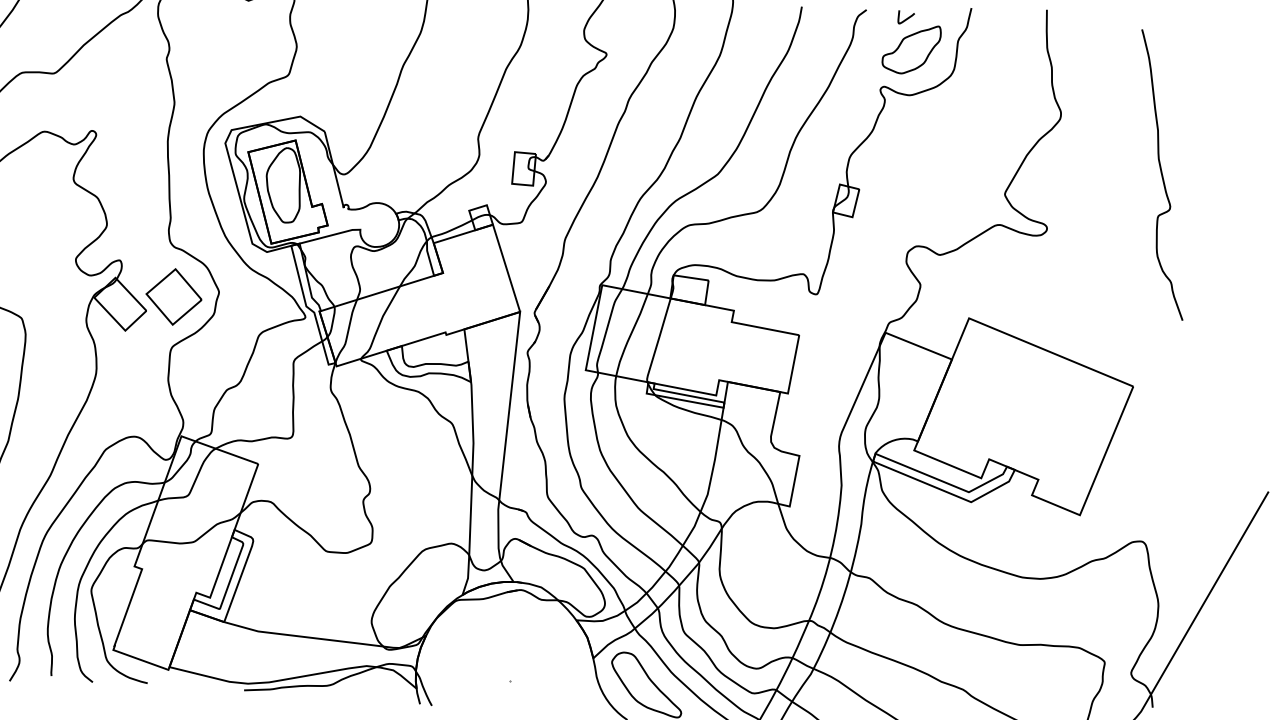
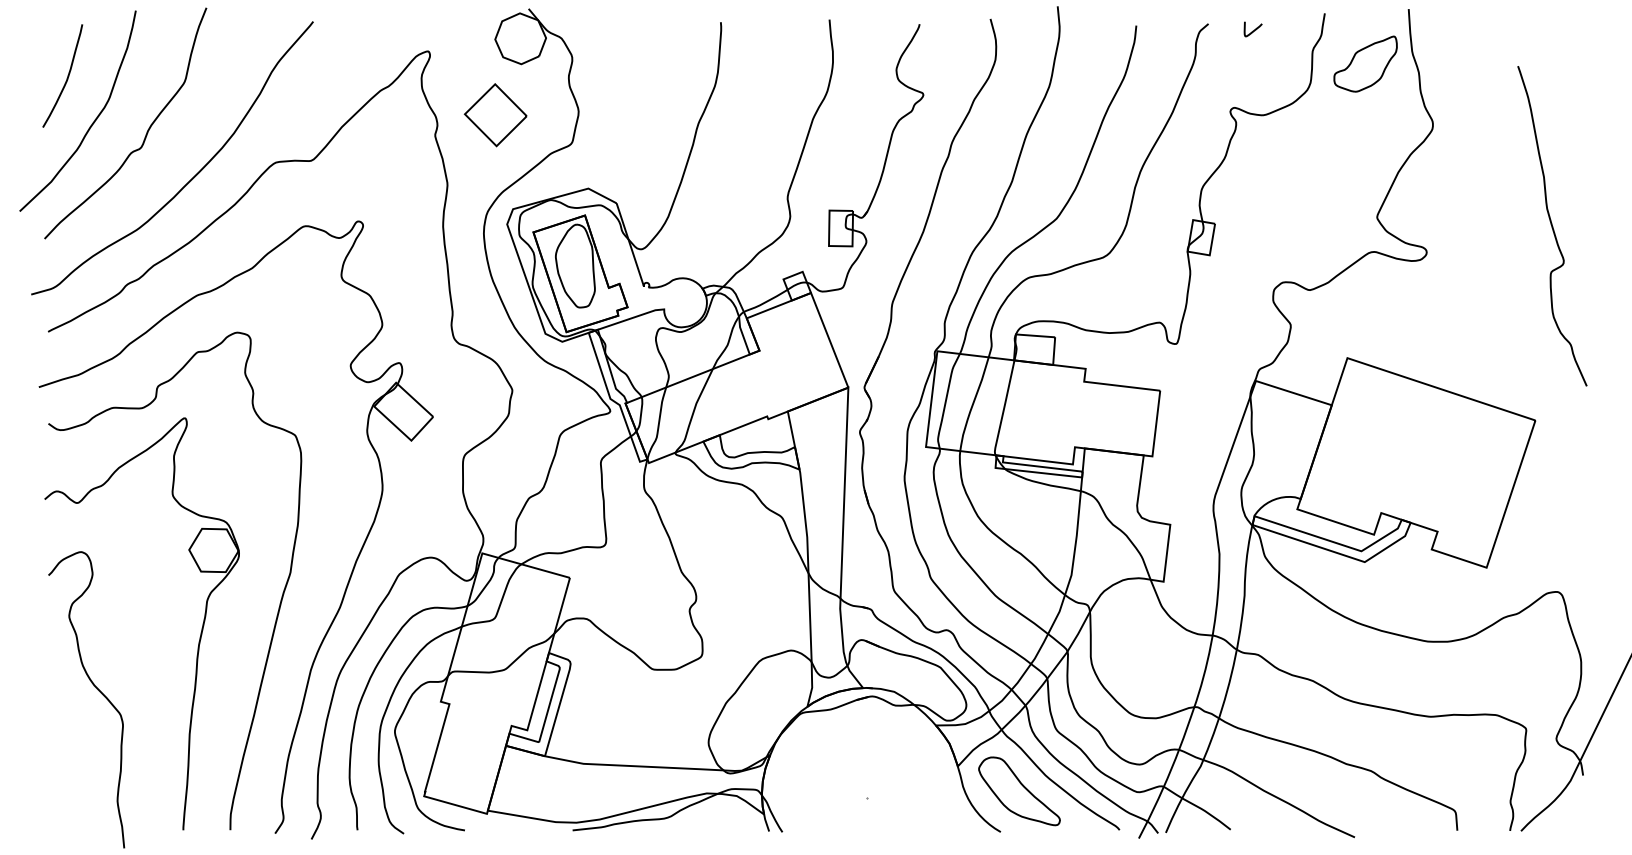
part: (911, 48) -> (1365, 63), moved
curve: (1162, 175) -> (1552, 226), moved
part: (173, 297) -> (495, 115), moved

